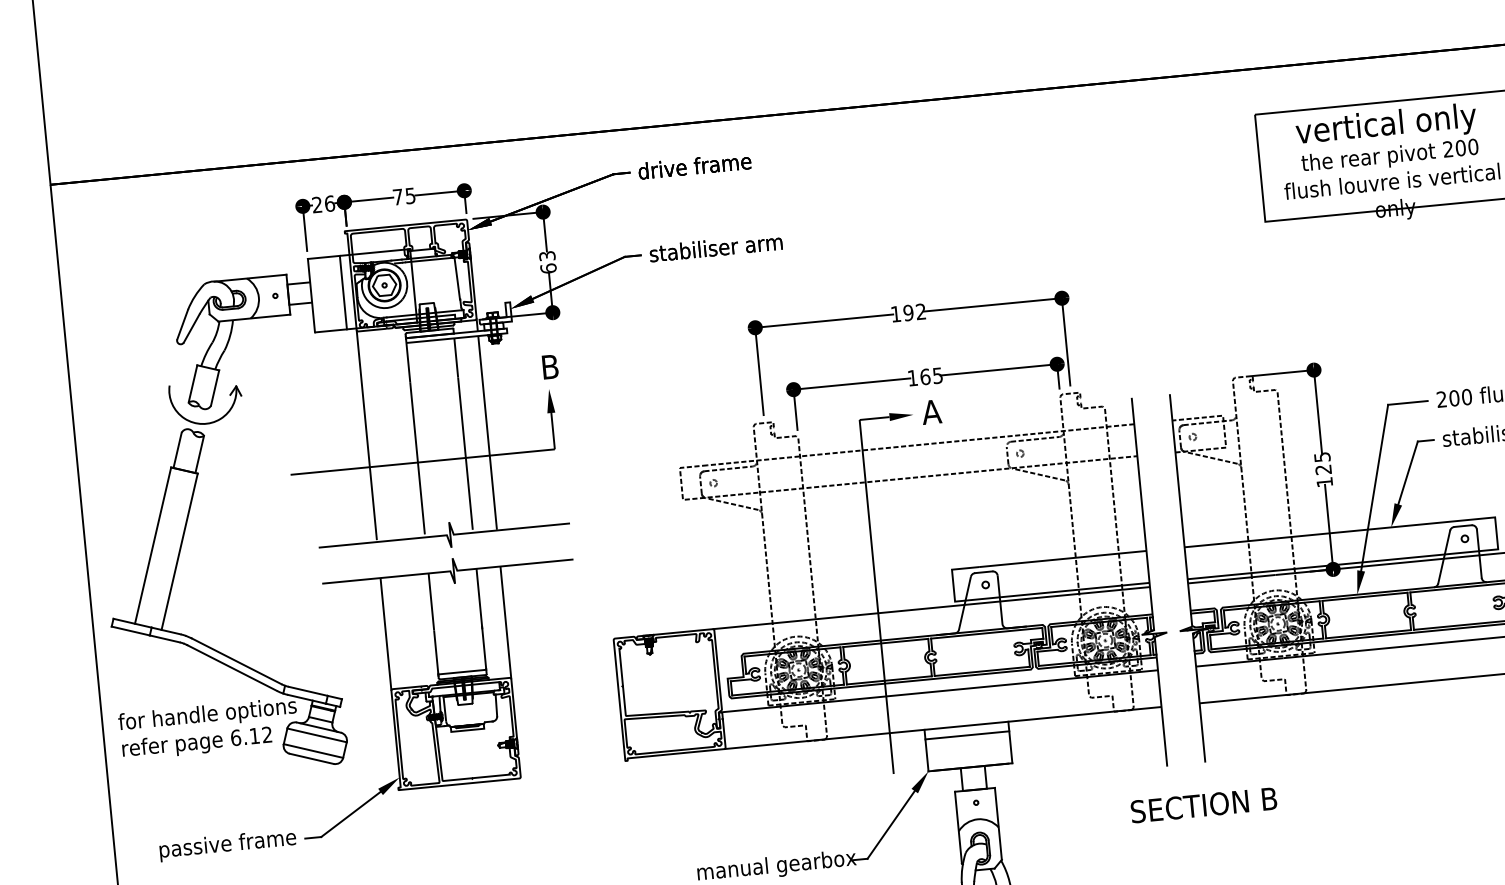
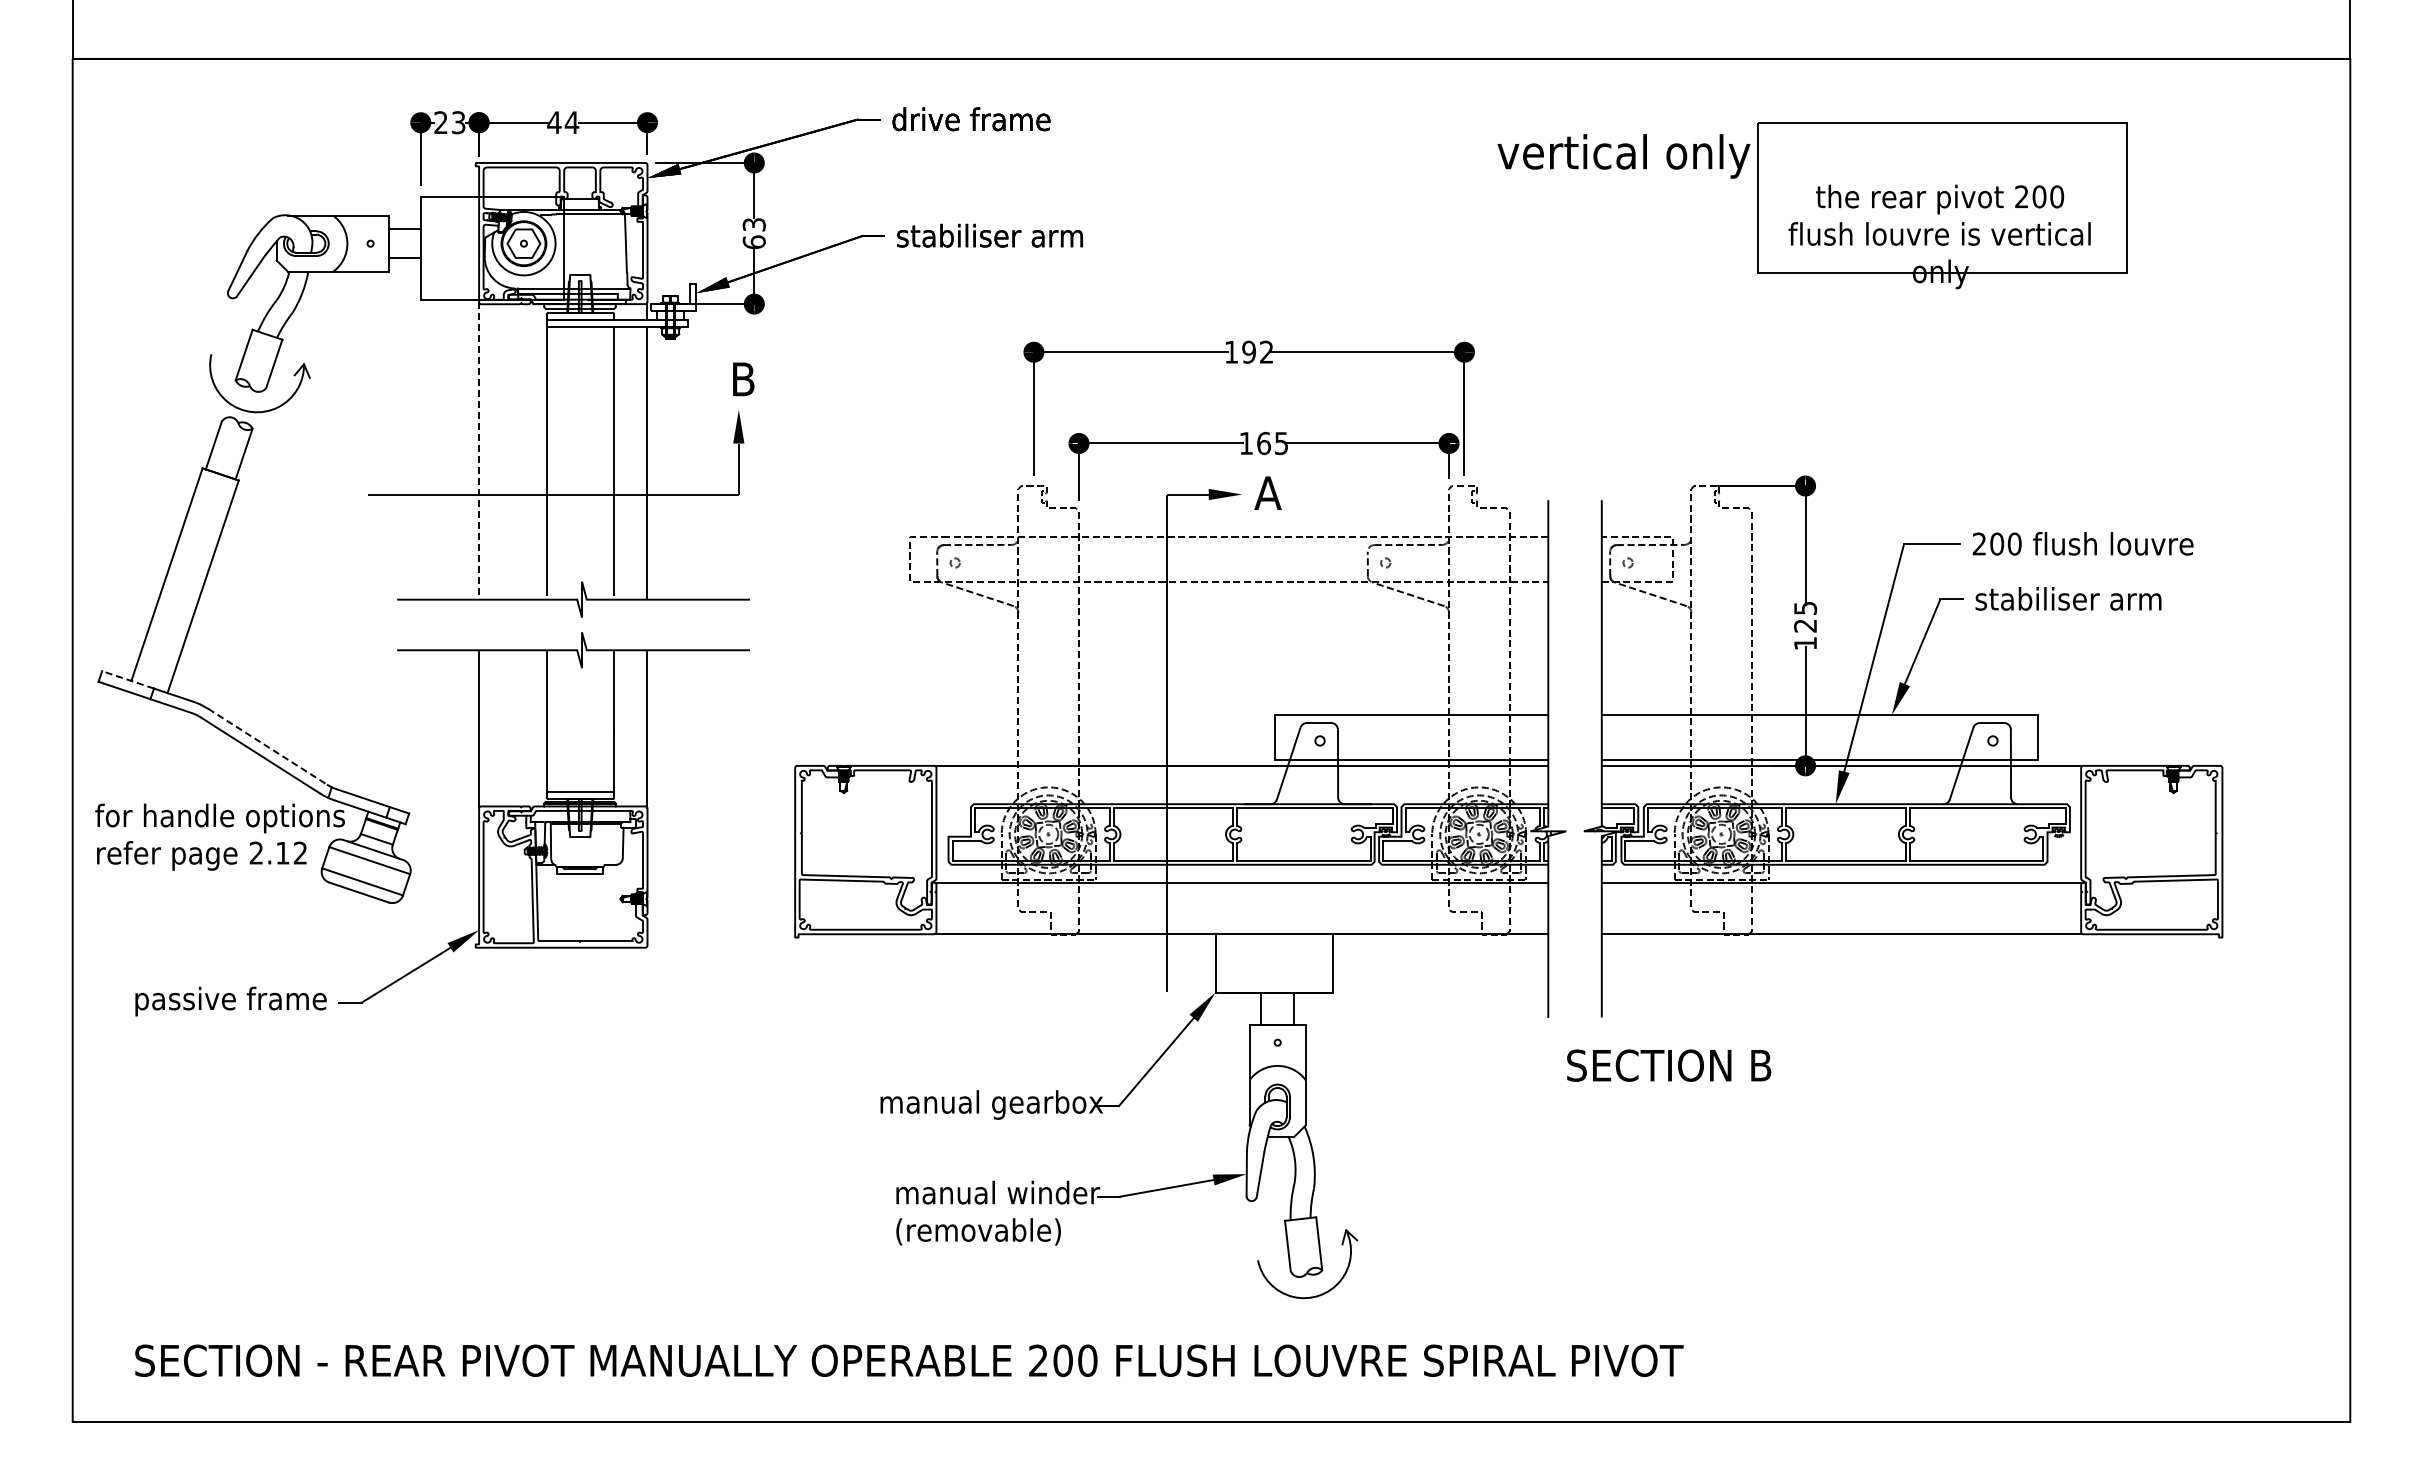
text: (1386, 126) -> (1623, 156), moved
text: (404, 196) -> (563, 122), 75 -> 44
text: (329, 203) -> (458, 122), 26 -> 23
line: (343, 292) -> (465, 247), removed
line: (367, 435) -> (479, 449), solid -> dashed
line: (132, 622) -> (127, 679), solid -> dashed
line: (237, 661) -> (268, 746), solid -> dashed
line: (967, 735) -> (1274, 947), removed
text: (235, 737) -> (256, 852), 6.12 -> 2.12
text: (1204, 805) -> (1669, 1065), moved

